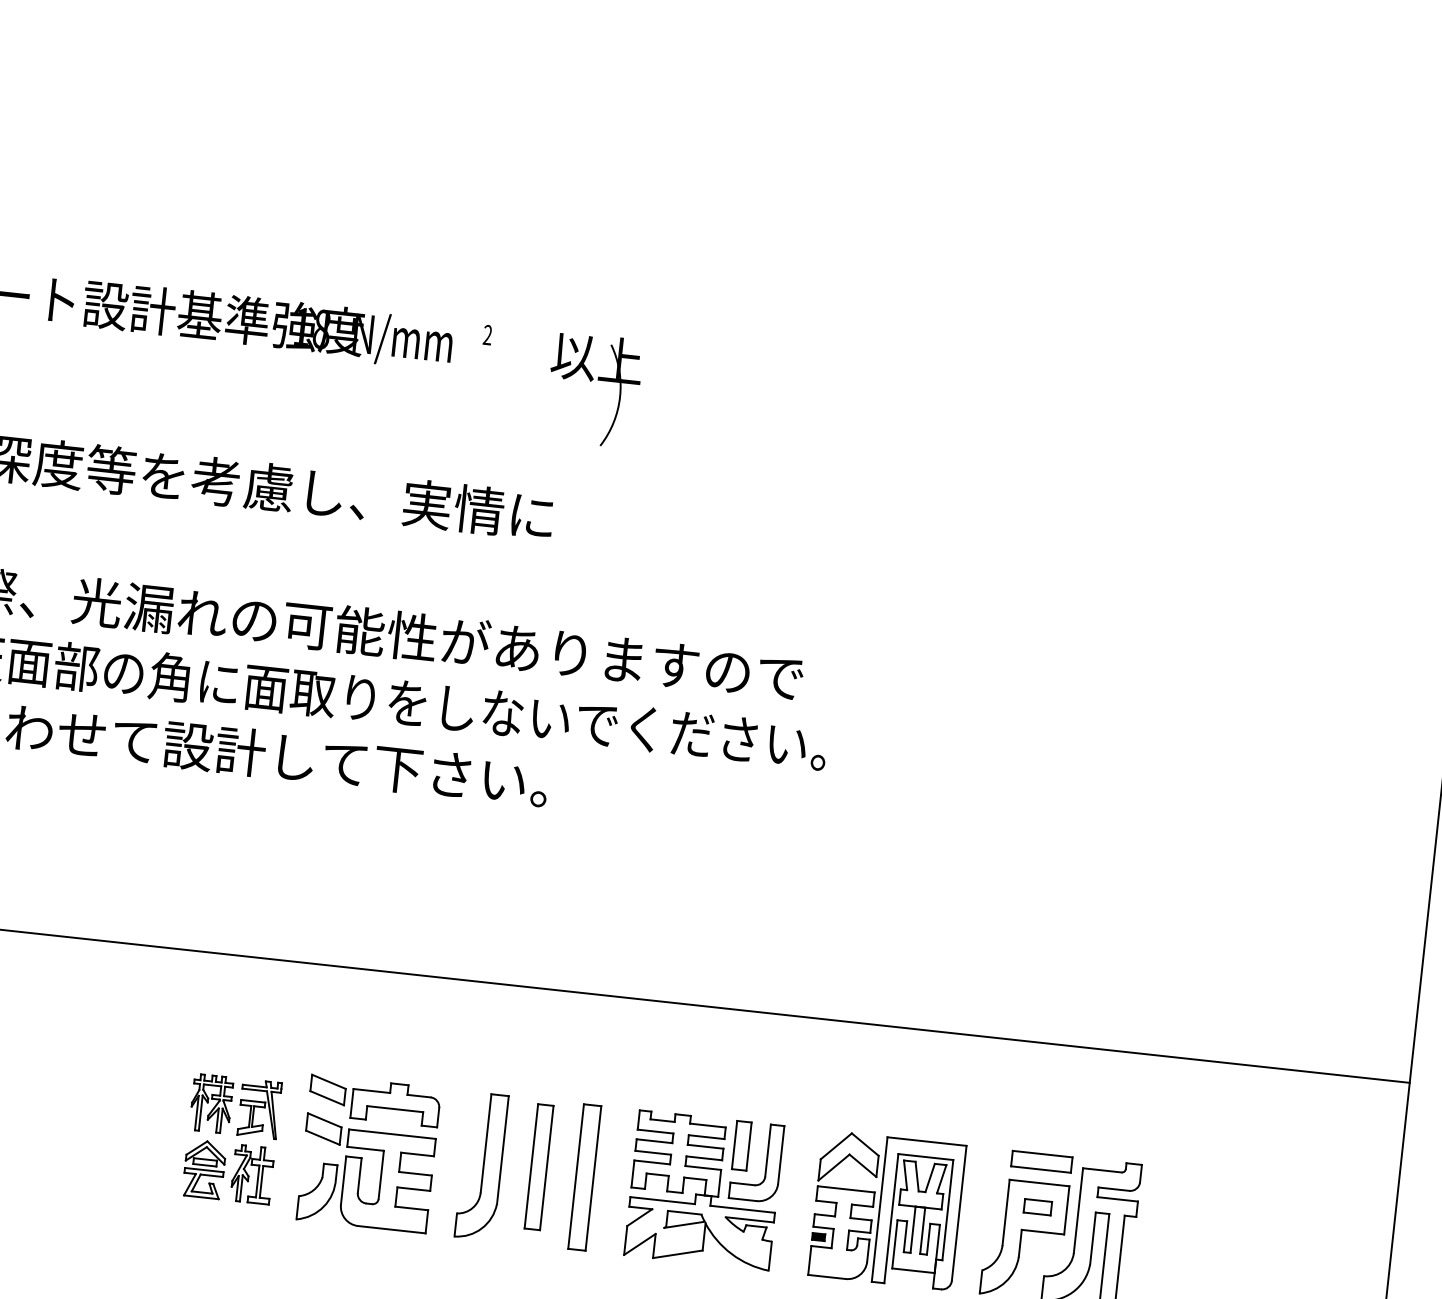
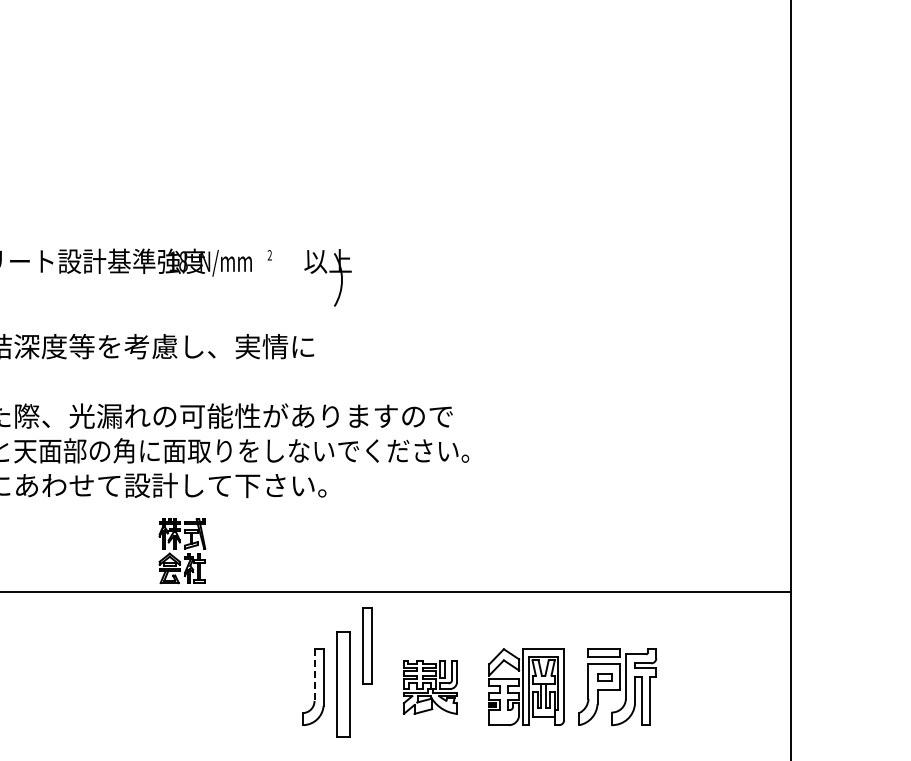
part: (232, 1139) -> (182, 551), moved
line: (485, 1144) -> (314, 675), solid -> dashed
part: (369, 1152) -> (254, 686), removed
part: (537, 1167) -> (342, 684), size x1.6
part: (584, 1176) -> (367, 645), moved
part: (704, 1191) -> (430, 687), size x0.7

